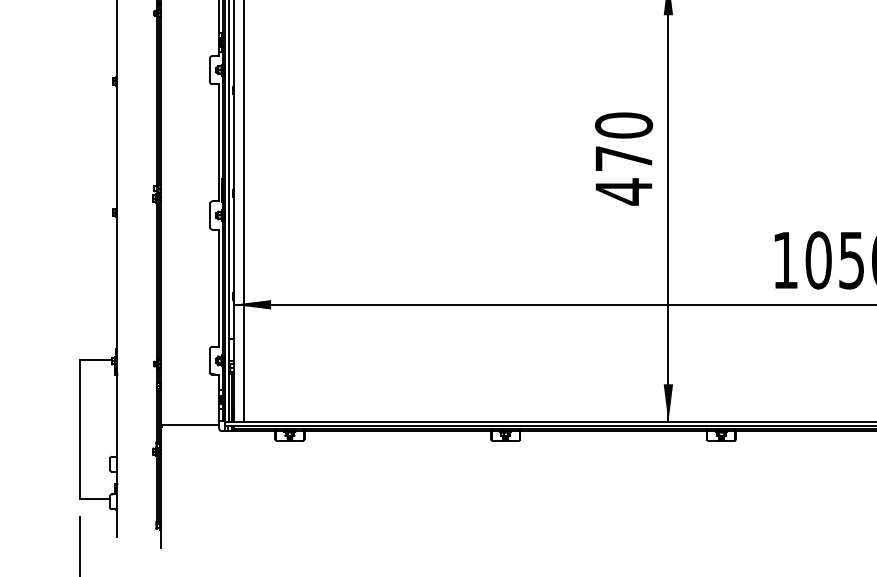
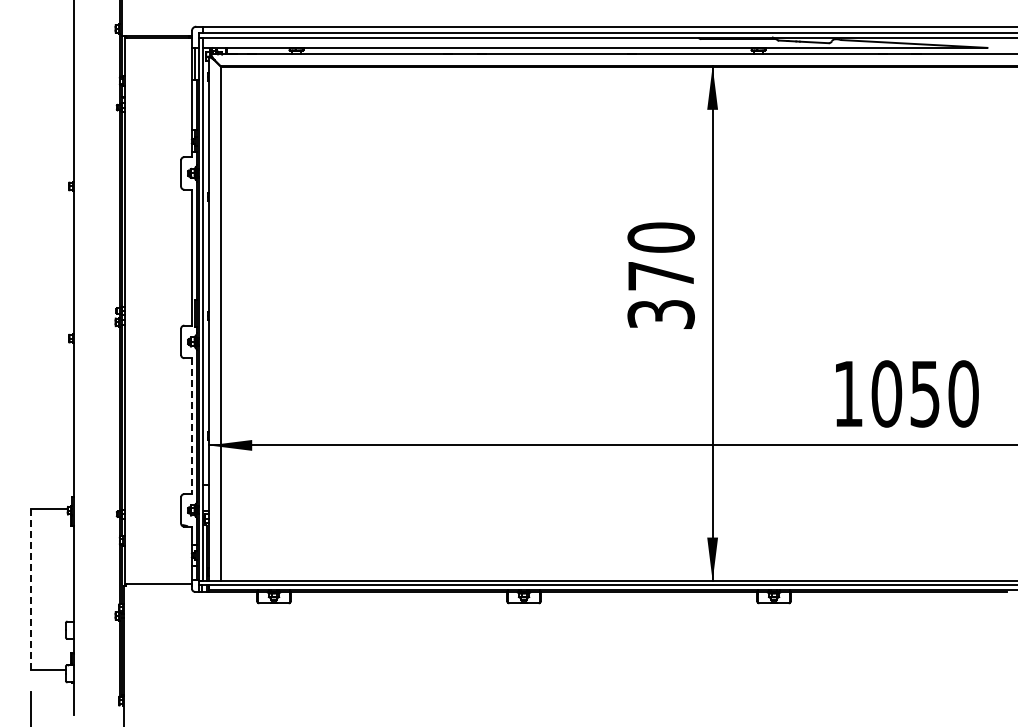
text: (623, 191) -> (660, 314), 470 -> 370
line: (218, 288) -> (191, 426), solid -> dashed
line: (79, 429) -> (30, 589), solid -> dashed

